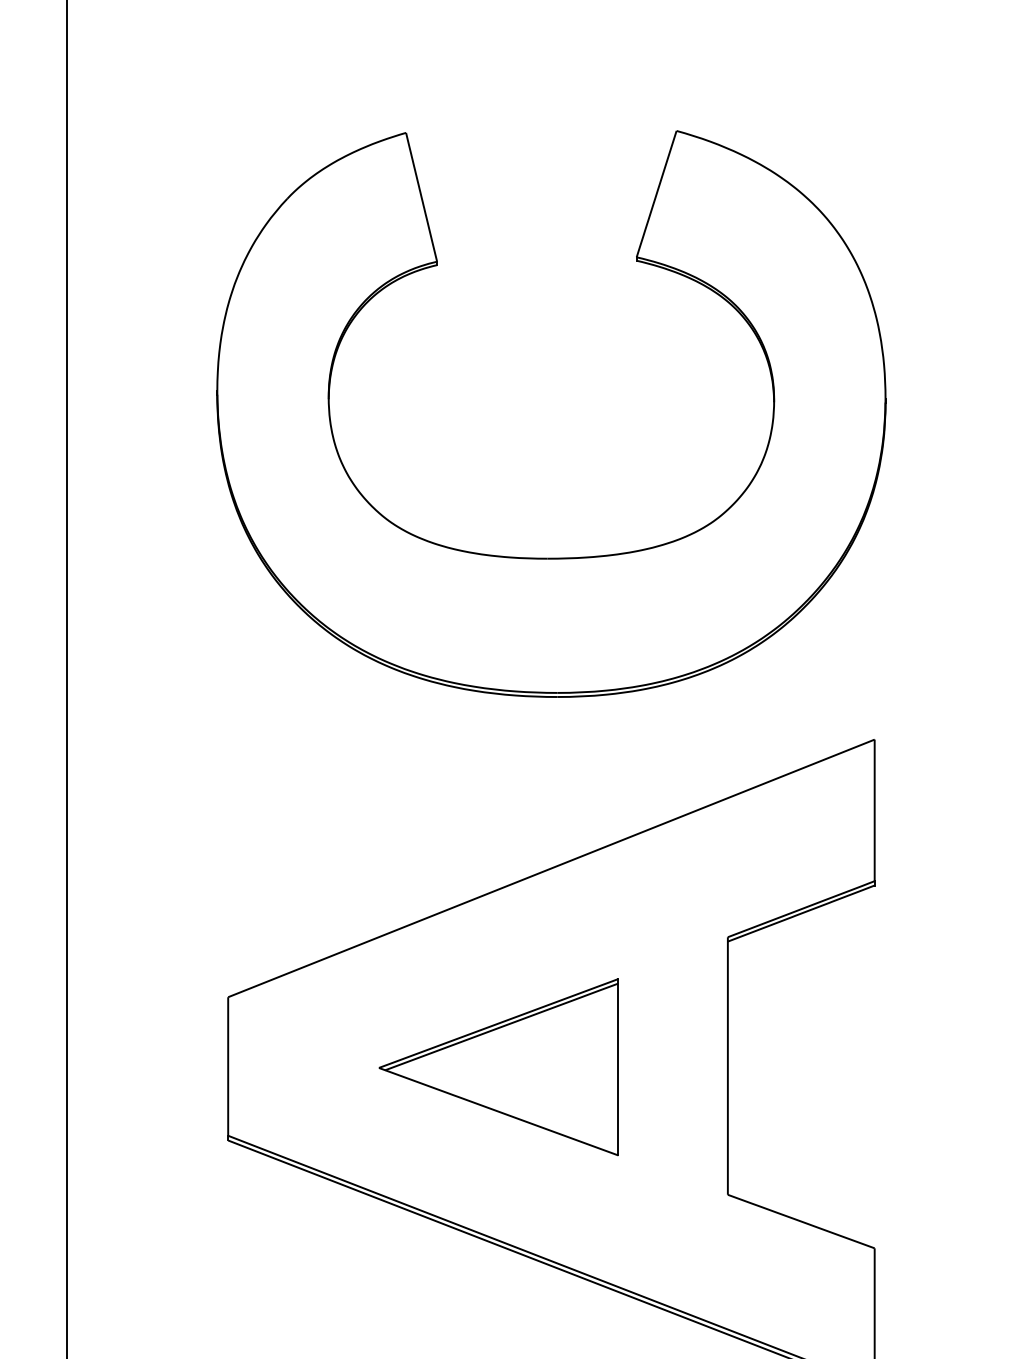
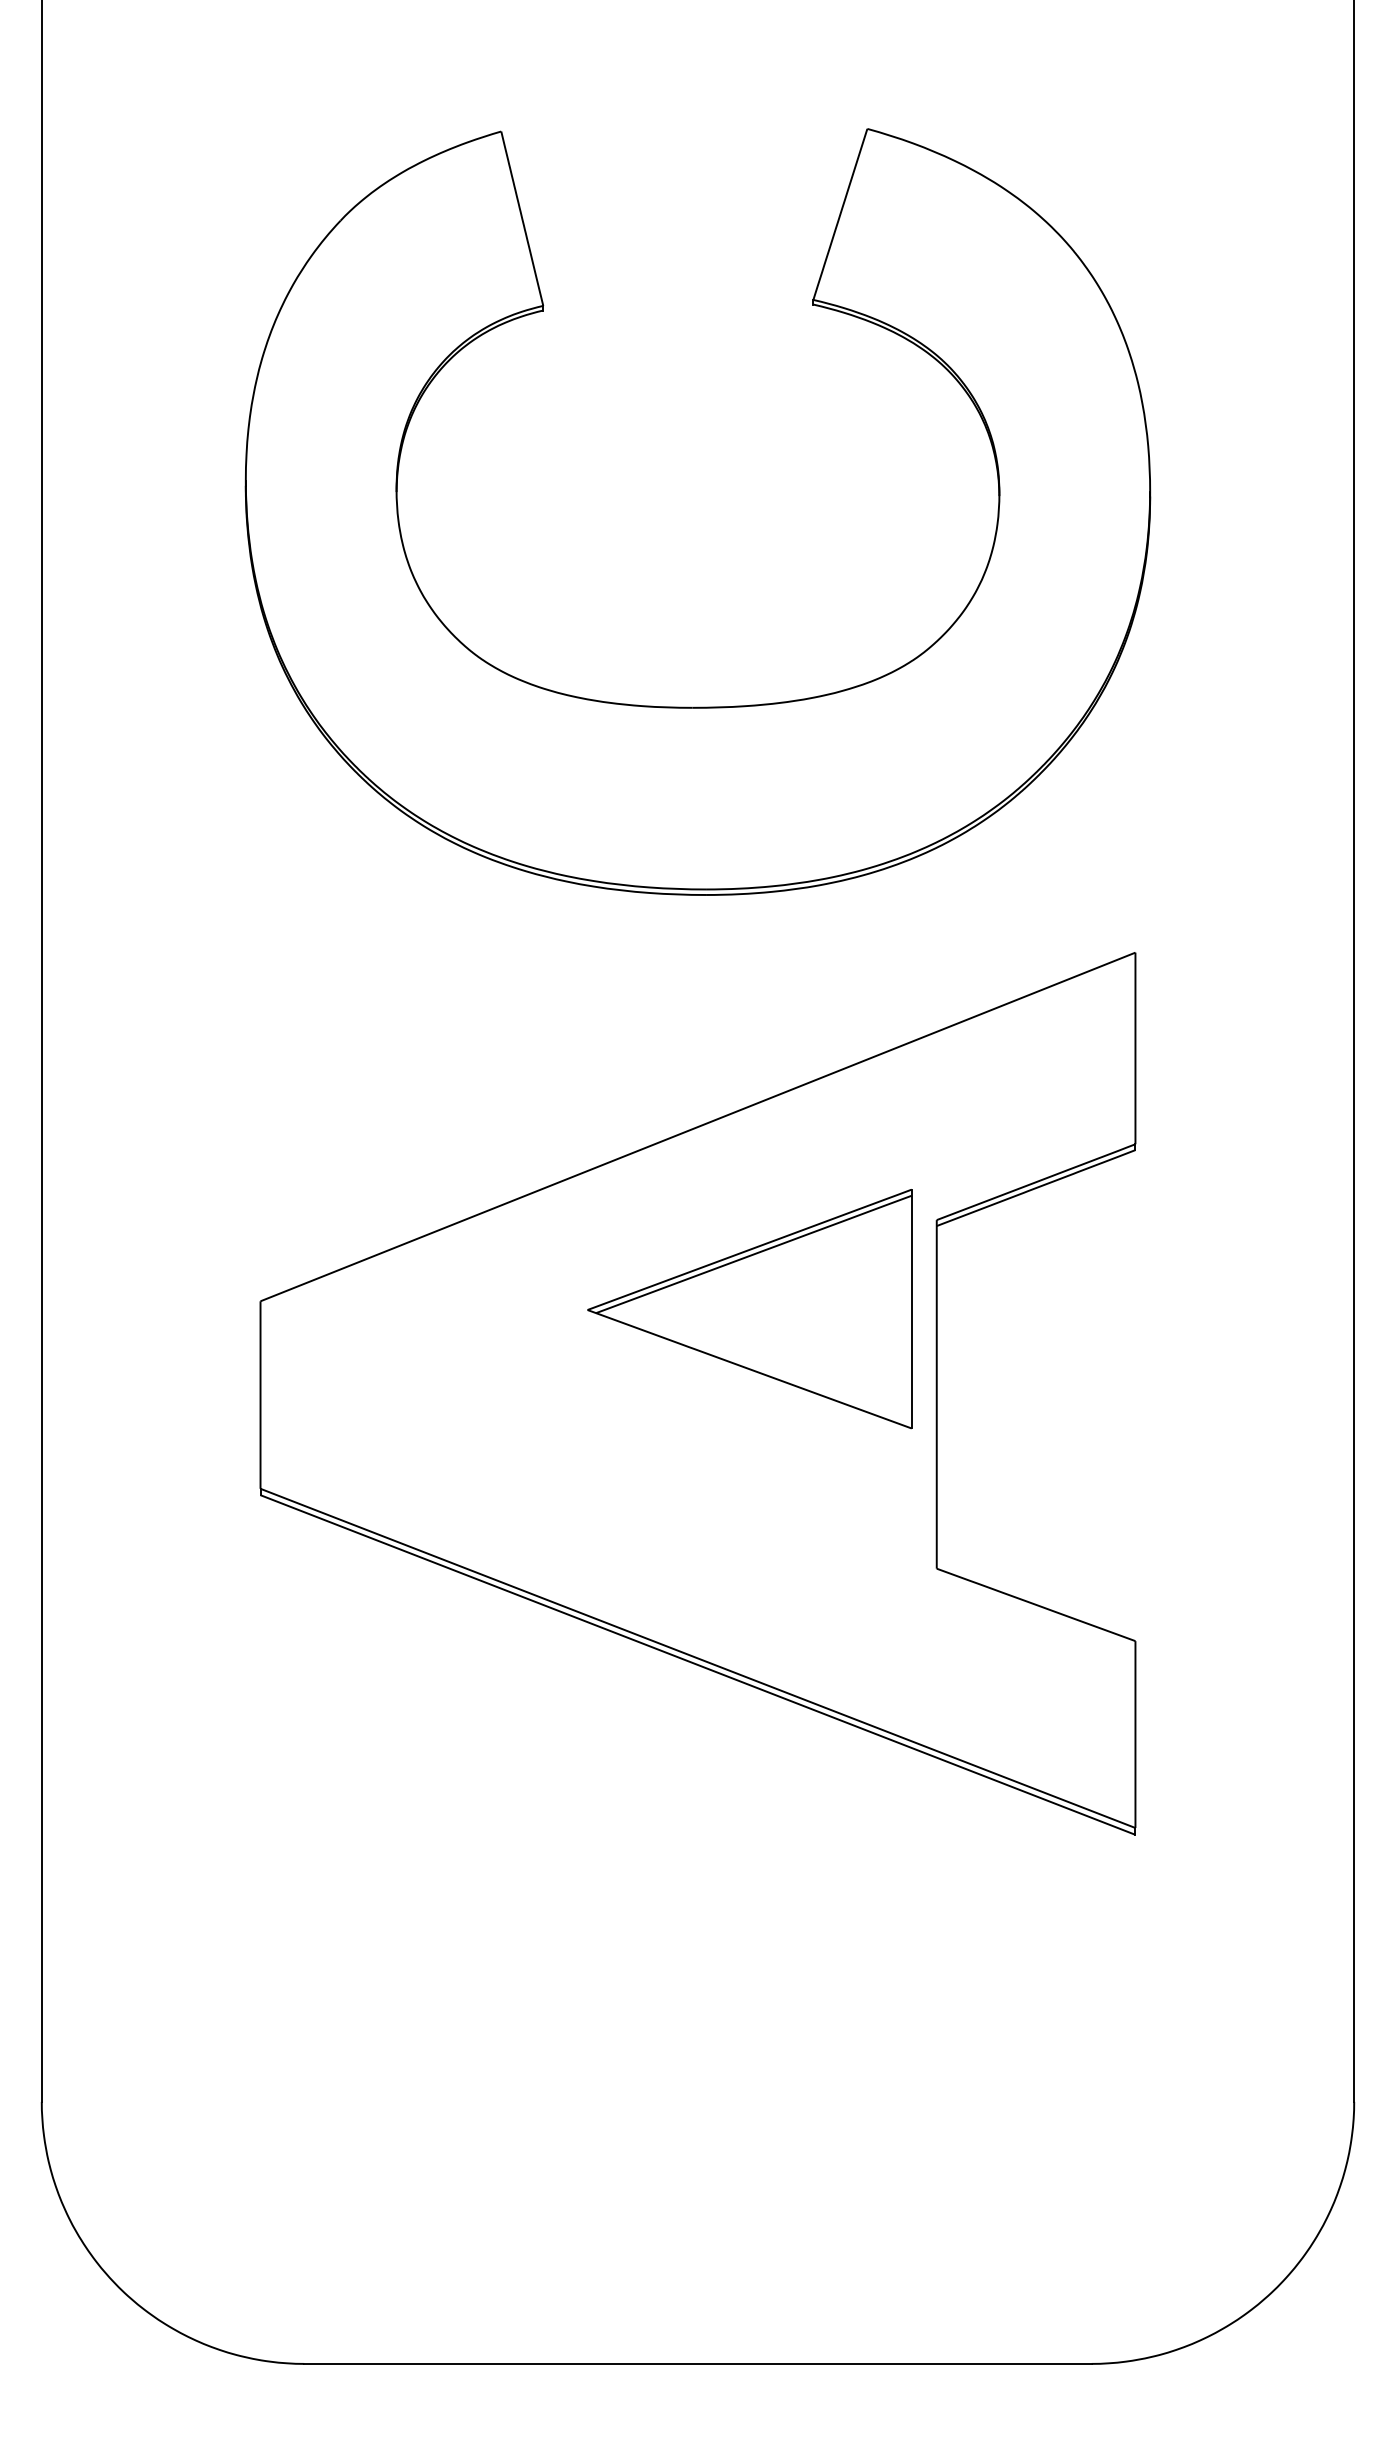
part: (498, 1067) -> (749, 1309), moved

